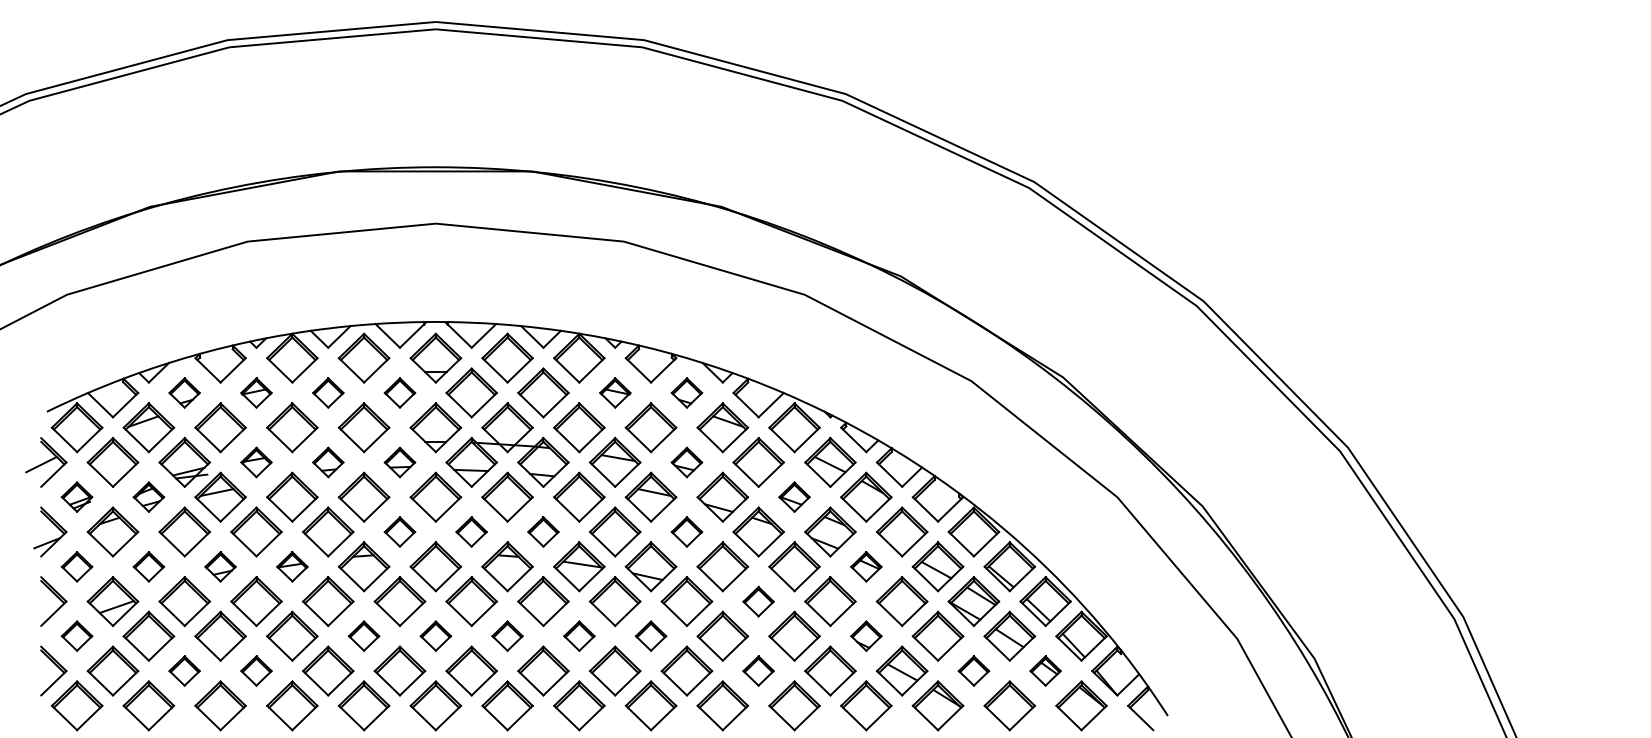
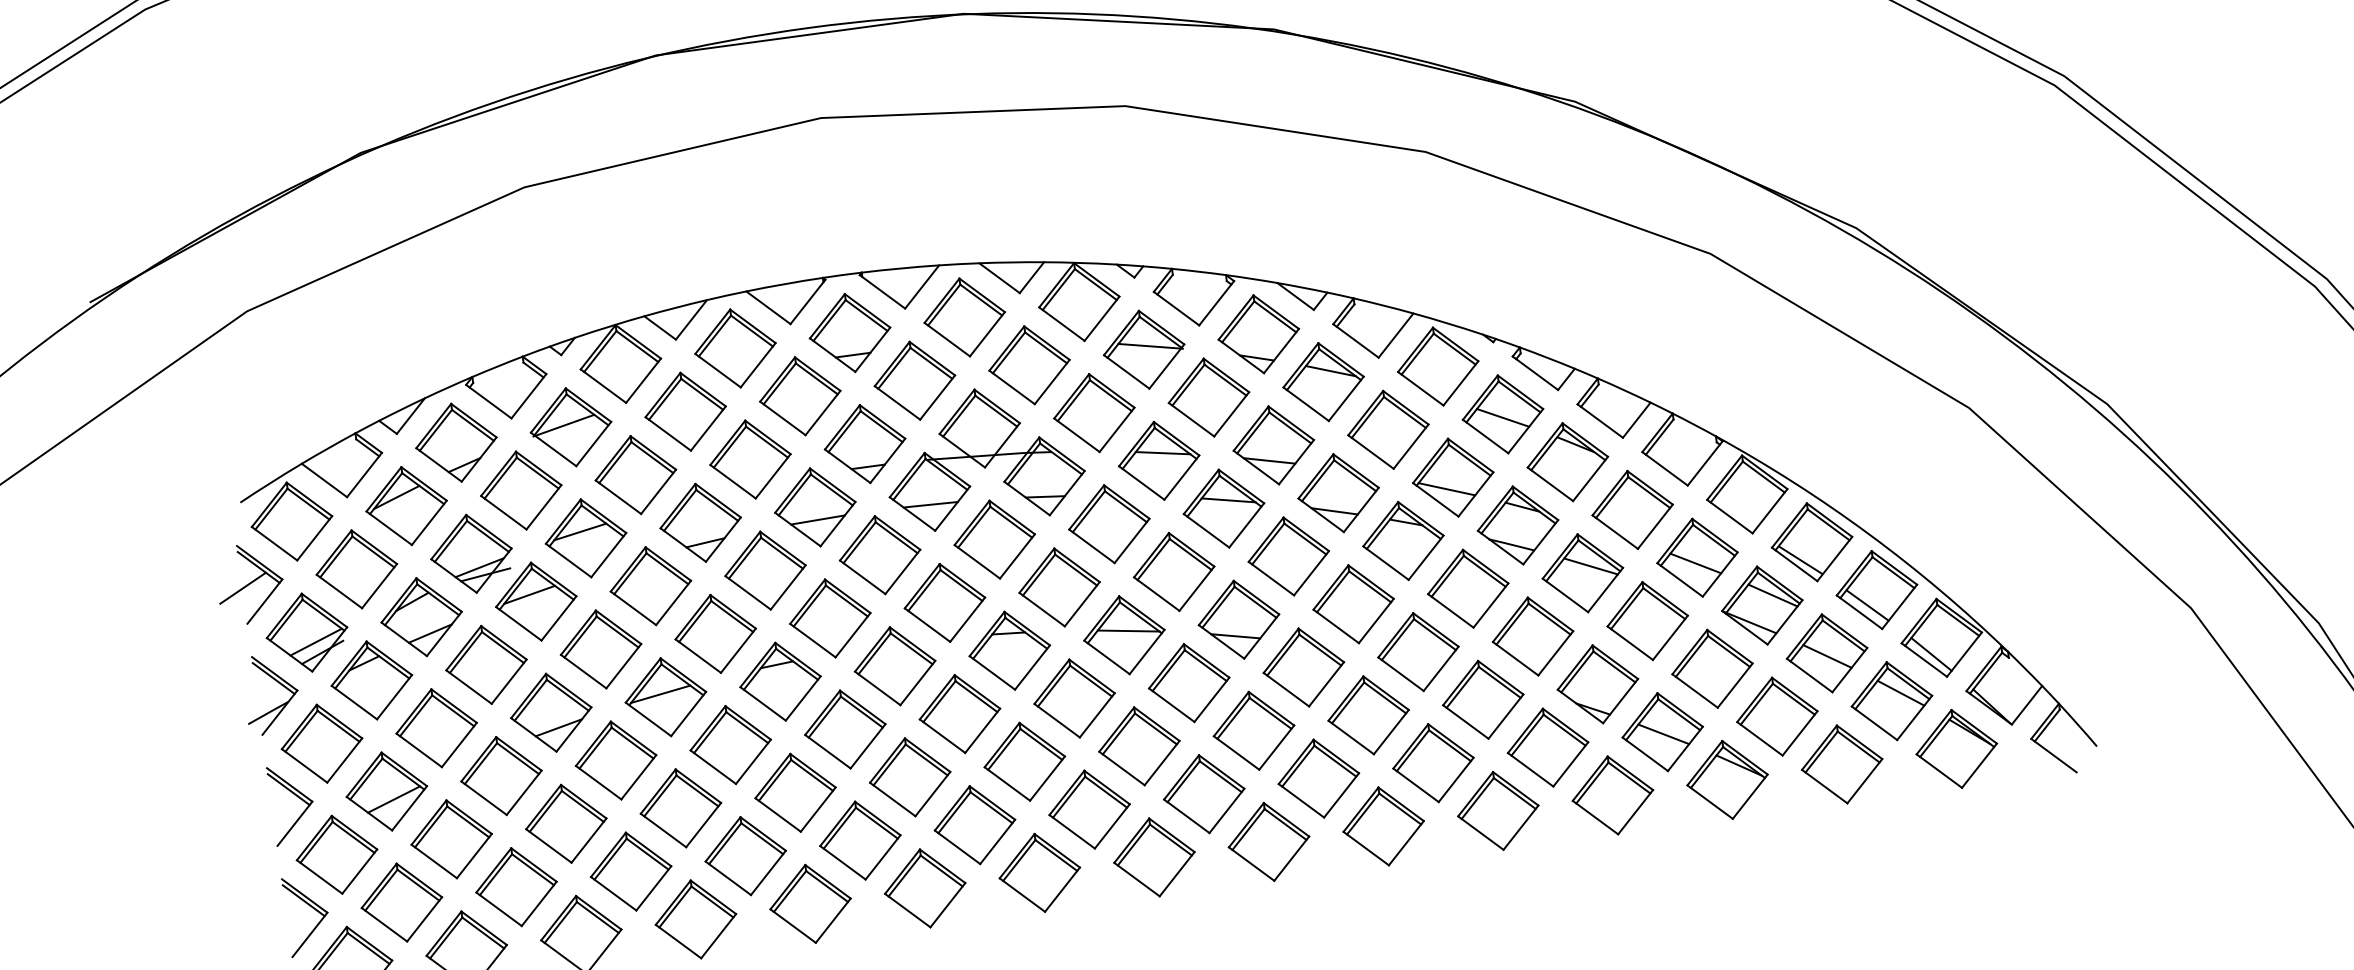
part: (184, 392) -> (455, 442), size x1.67
part: (256, 392) -> (570, 426), size x1.67
part: (328, 392) -> (685, 411), size x1.67
part: (399, 392) -> (799, 395), size x1.67
part: (615, 392) -> (1144, 349), size x1.67
part: (686, 392) -> (1257, 333), size x1.67
part: (256, 462) -> (586, 538), size x1.67
part: (328, 462) -> (701, 522), size x1.67
part: (399, 462) -> (814, 507), size x1.67
part: (686, 462) -> (1273, 445), size x1.67
part: (76, 496) -> (305, 631), size x1.67
part: (148, 496) -> (420, 616), size x1.67
part: (794, 496) -> (1452, 476), size x1.67
part: (399, 531) -> (829, 617), size x1.67
part: (471, 531) -> (944, 602), size x1.67
part: (543, 531) -> (1059, 586), size x1.67
part: (686, 531) -> (1287, 555), size x1.67
part: (76, 566) -> (320, 743), size x1.67
part: (148, 566) -> (436, 727), size x1.67
part: (220, 566) -> (551, 712), size x1.67
part: (292, 566) -> (666, 696), size x1.67
part: (866, 566) -> (1583, 572), size x1.67
part: (758, 601) -> (1418, 652), size x1.67
part: (76, 635) -> (335, 853), size x1.67
part: (363, 635) -> (794, 791), size x1.67
part: (435, 635) -> (909, 776), size x1.67
part: (507, 635) -> (1024, 760), size x1.67
part: (579, 635) -> (1139, 745), size x1.67
part: (650, 635) -> (1252, 729), size x1.67
part: (866, 635) -> (1598, 683), size x1.67
part: (184, 670) -> (515, 886), size x1.67
part: (256, 670) -> (631, 870), size x1.67
part: (758, 670) -> (1433, 762), size x1.67
part: (973, 670) -> (1776, 715), size x1.67
part: (1045, 670) -> (1891, 700), size x1.67

